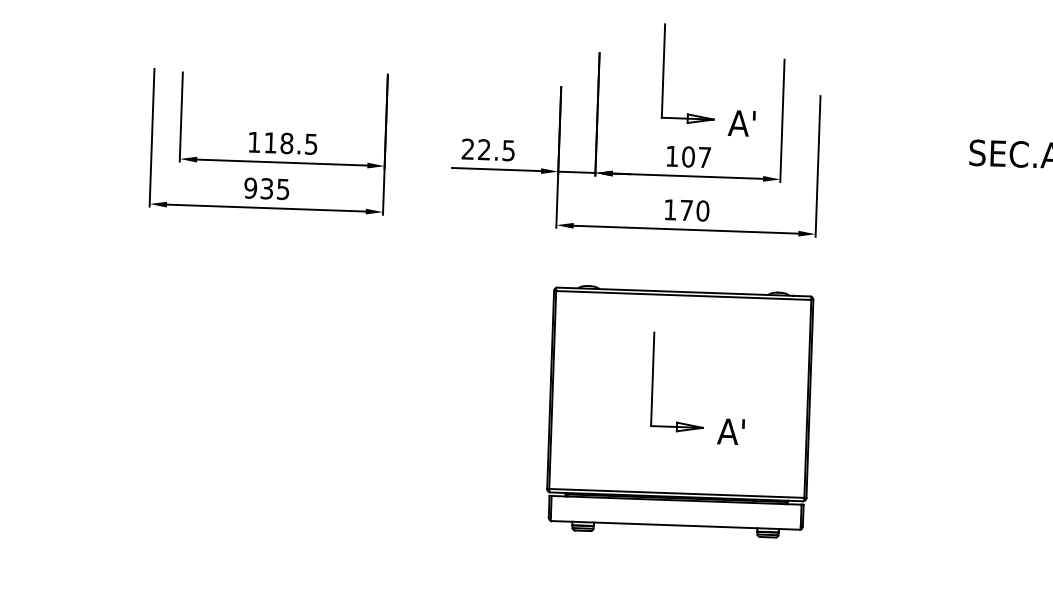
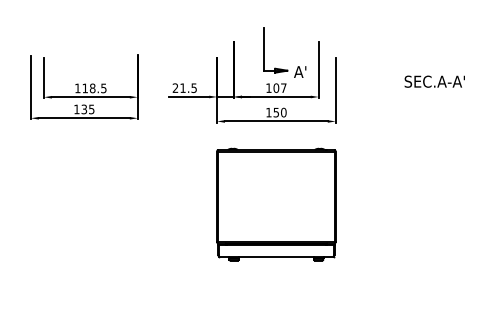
text: (483, 148) -> (182, 87), 22.5 -> 21.5
text: (249, 188) -> (76, 109), 935 -> 135
text: (684, 210) -> (275, 112), 170 -> 150
part: (690, 422) -> (281, 209), removed

